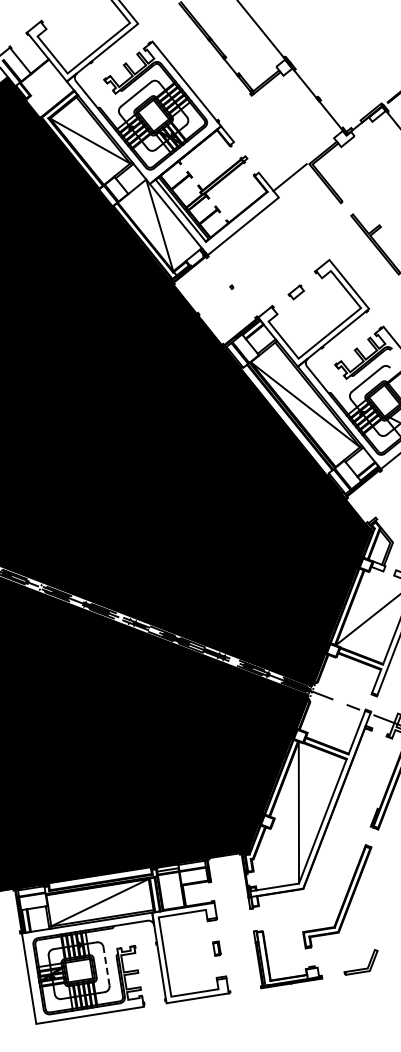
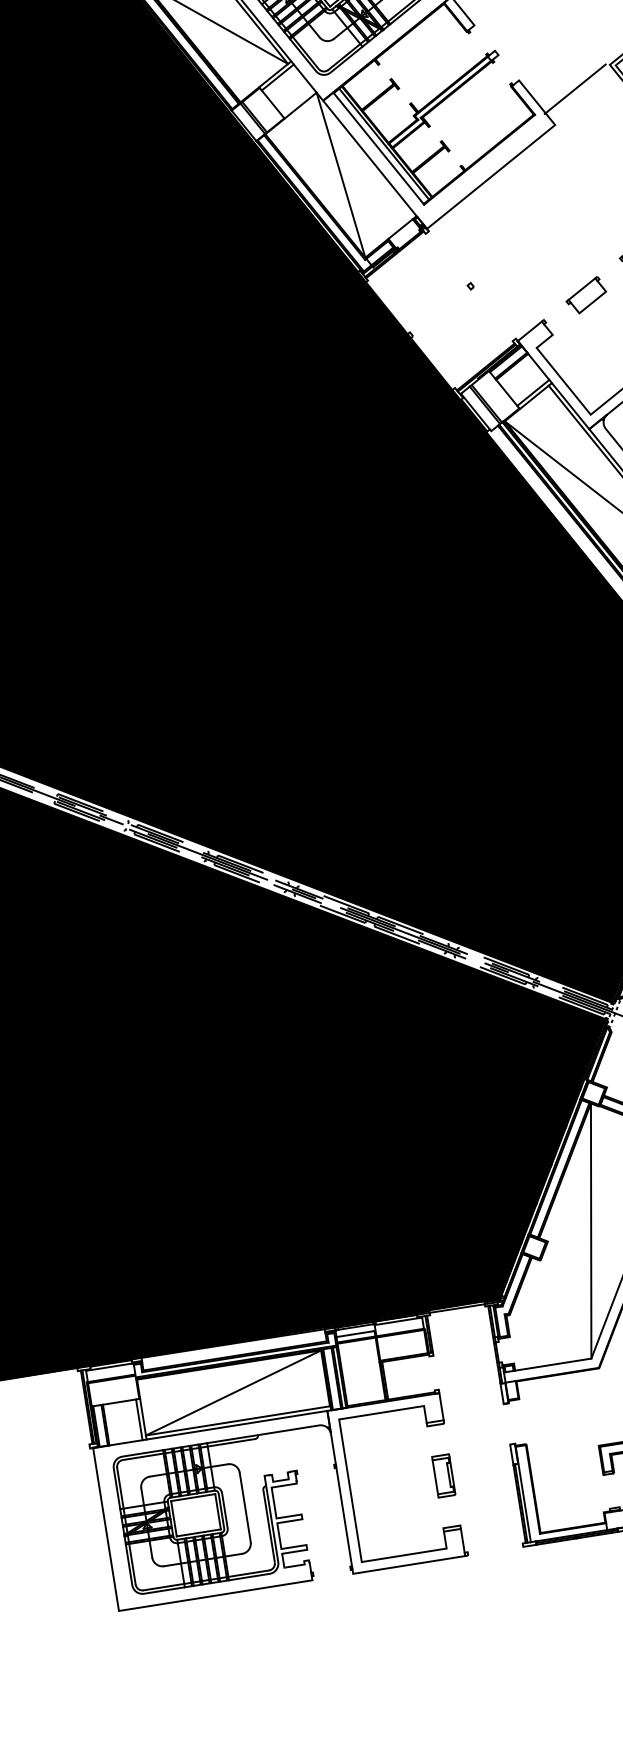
part: (296, 292) -> (586, 295), size x1.43
part: (216, 948) -> (442, 1475), size x1.67
line: (106, 965) -> (245, 1505), dashed -> solid

